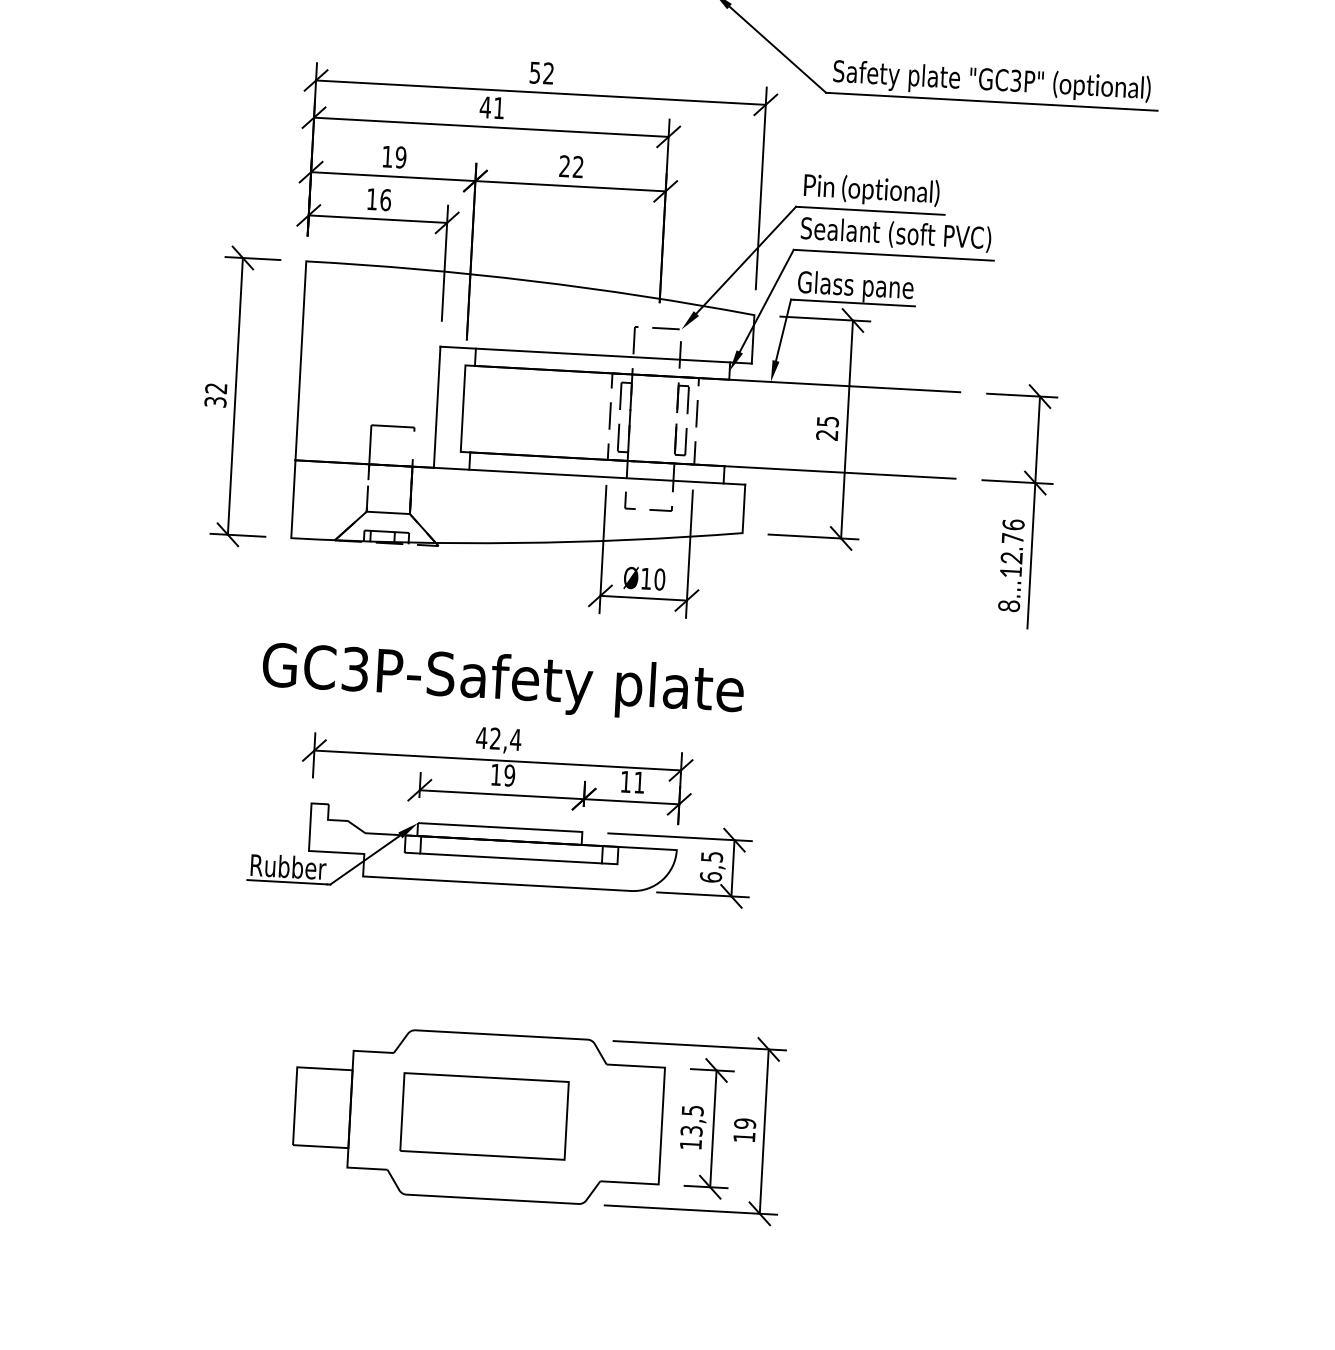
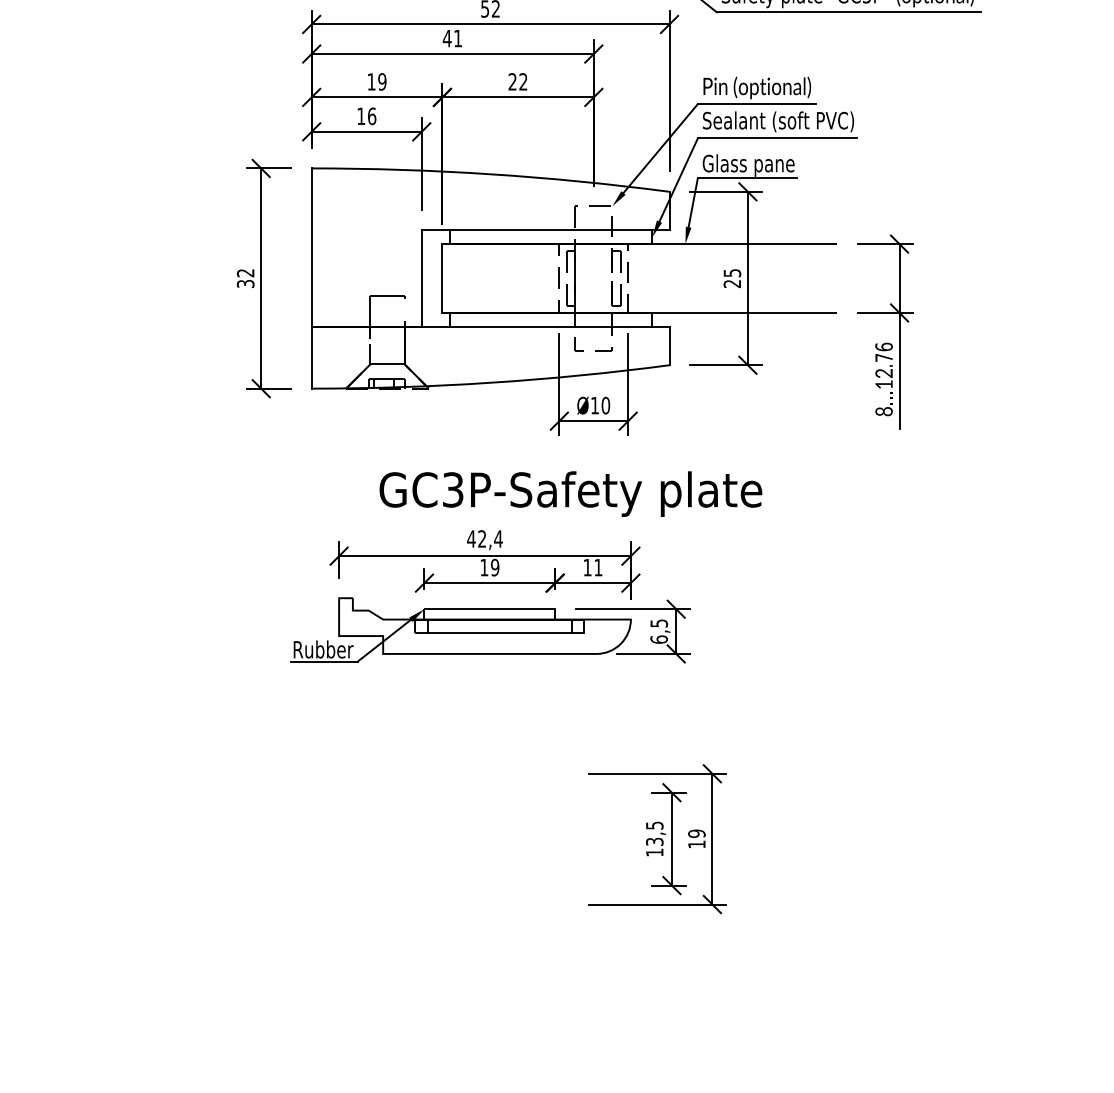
text: (502, 681) -> (570, 493), moved
part: (477, 1115) -> (484, 838), removed

